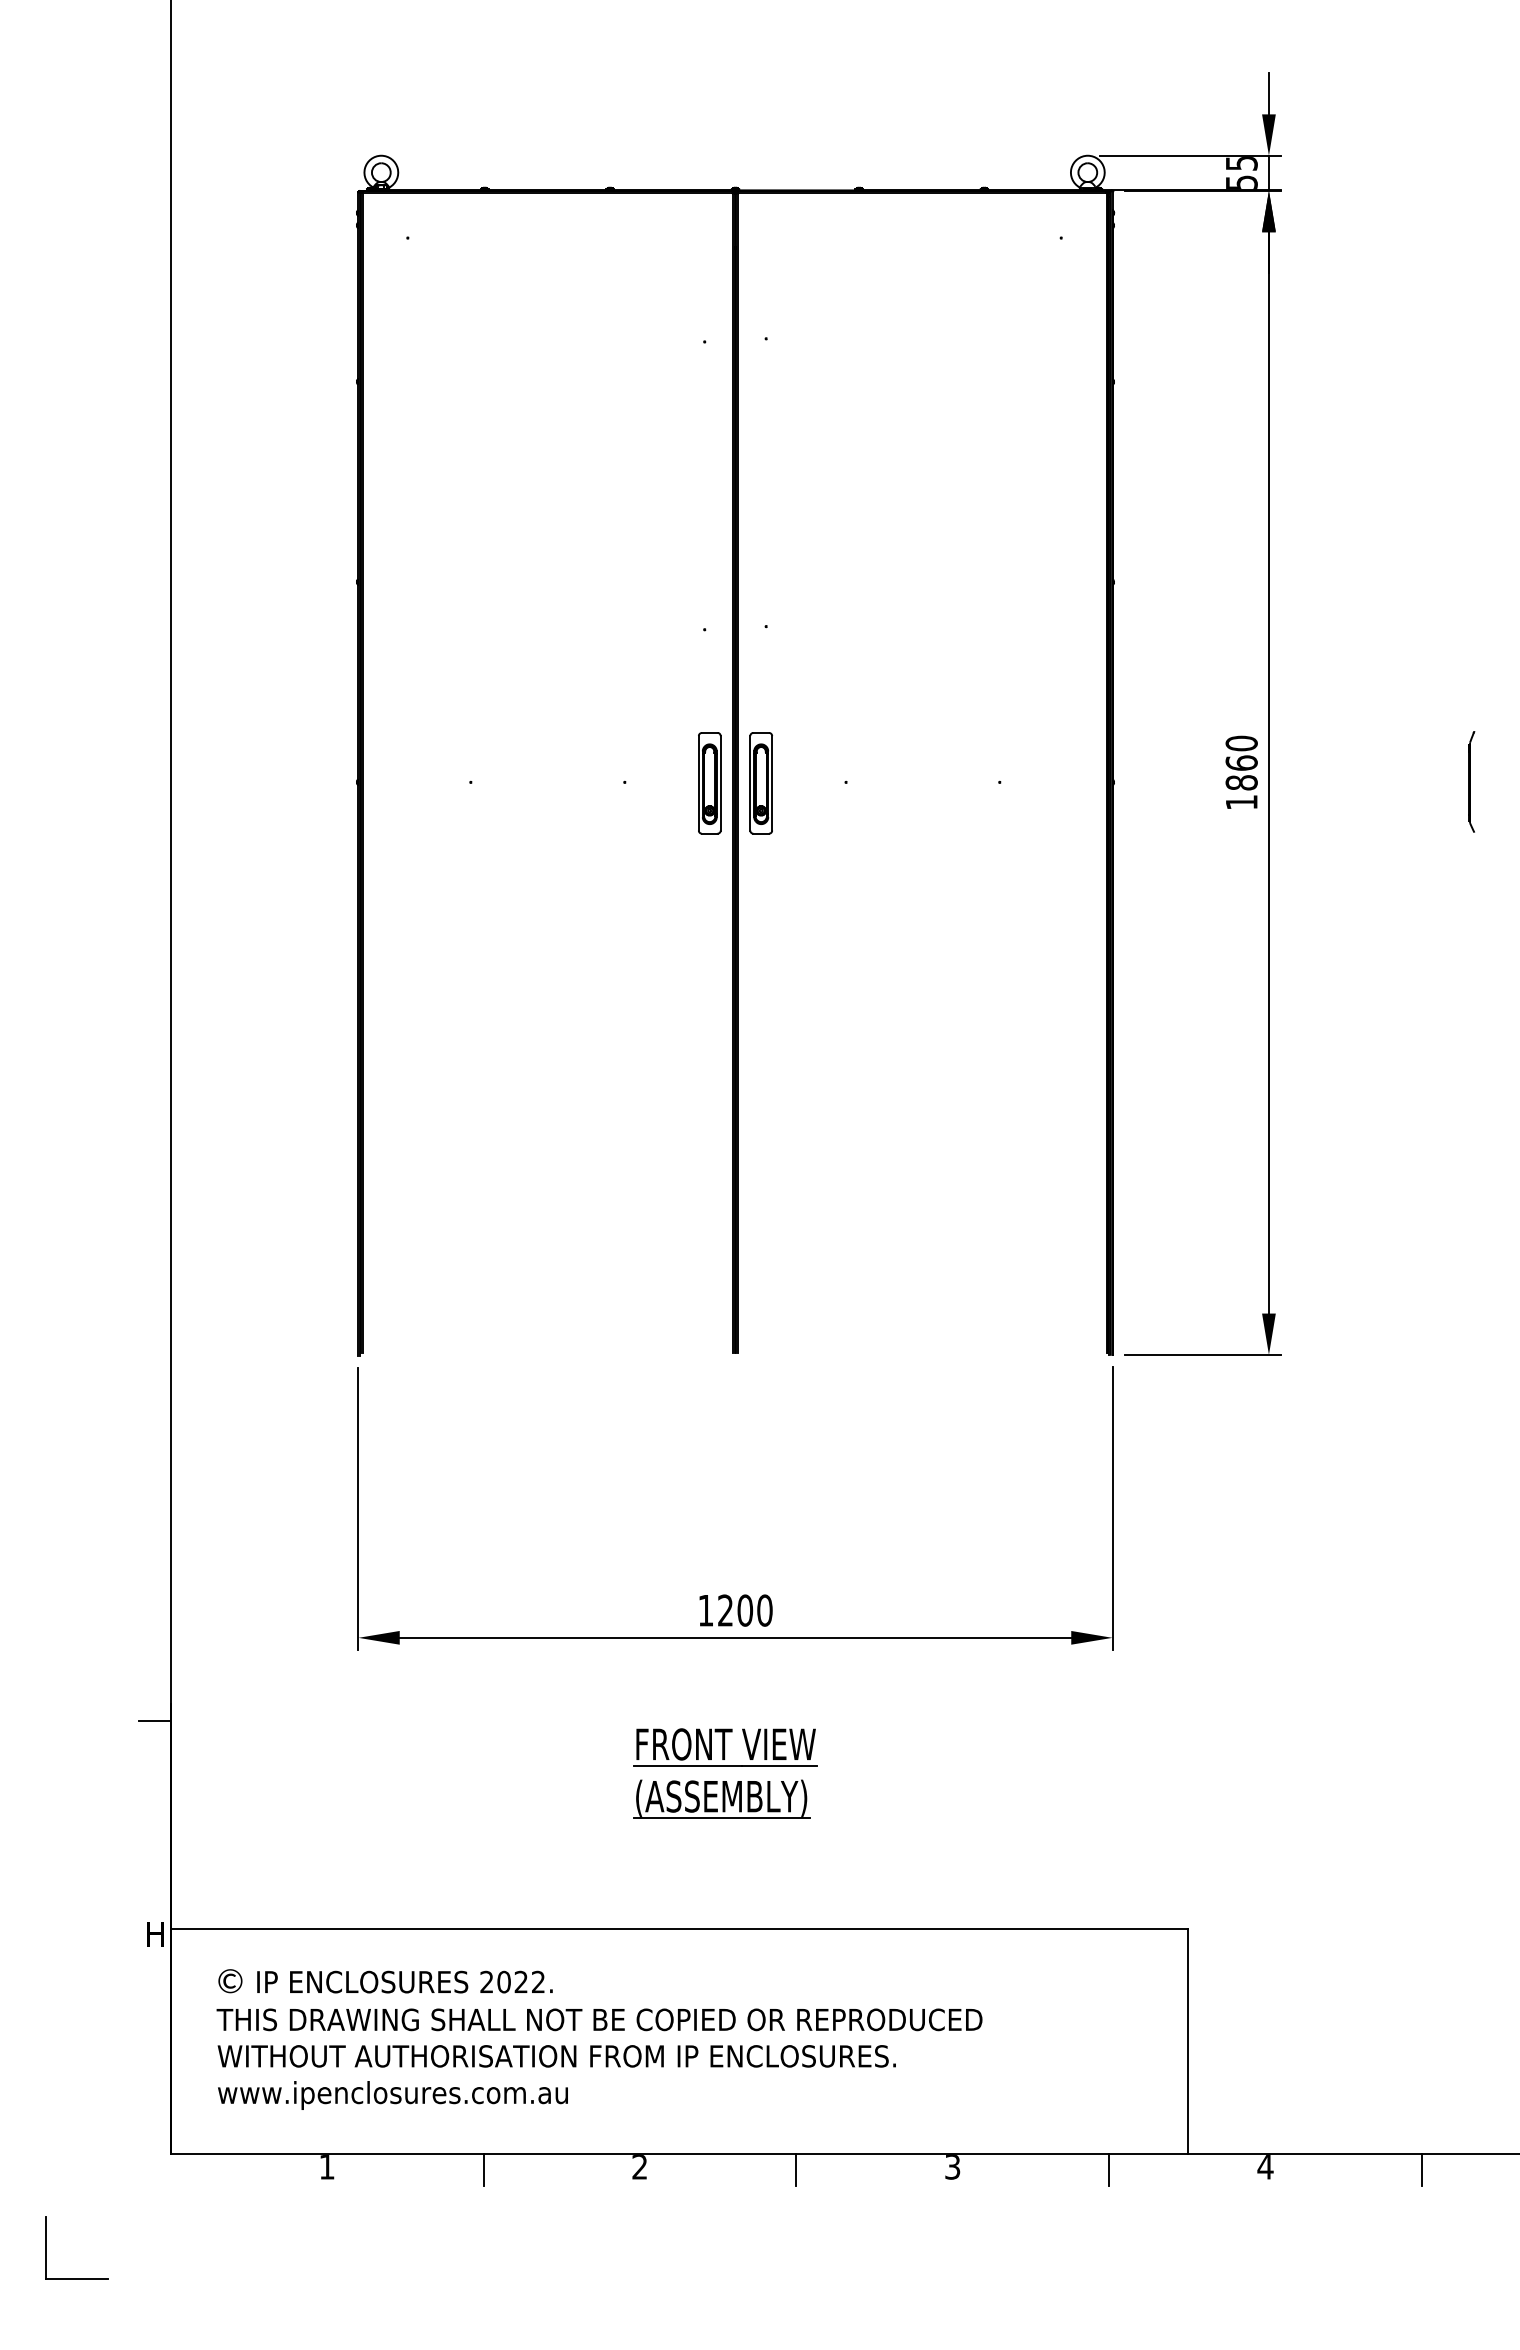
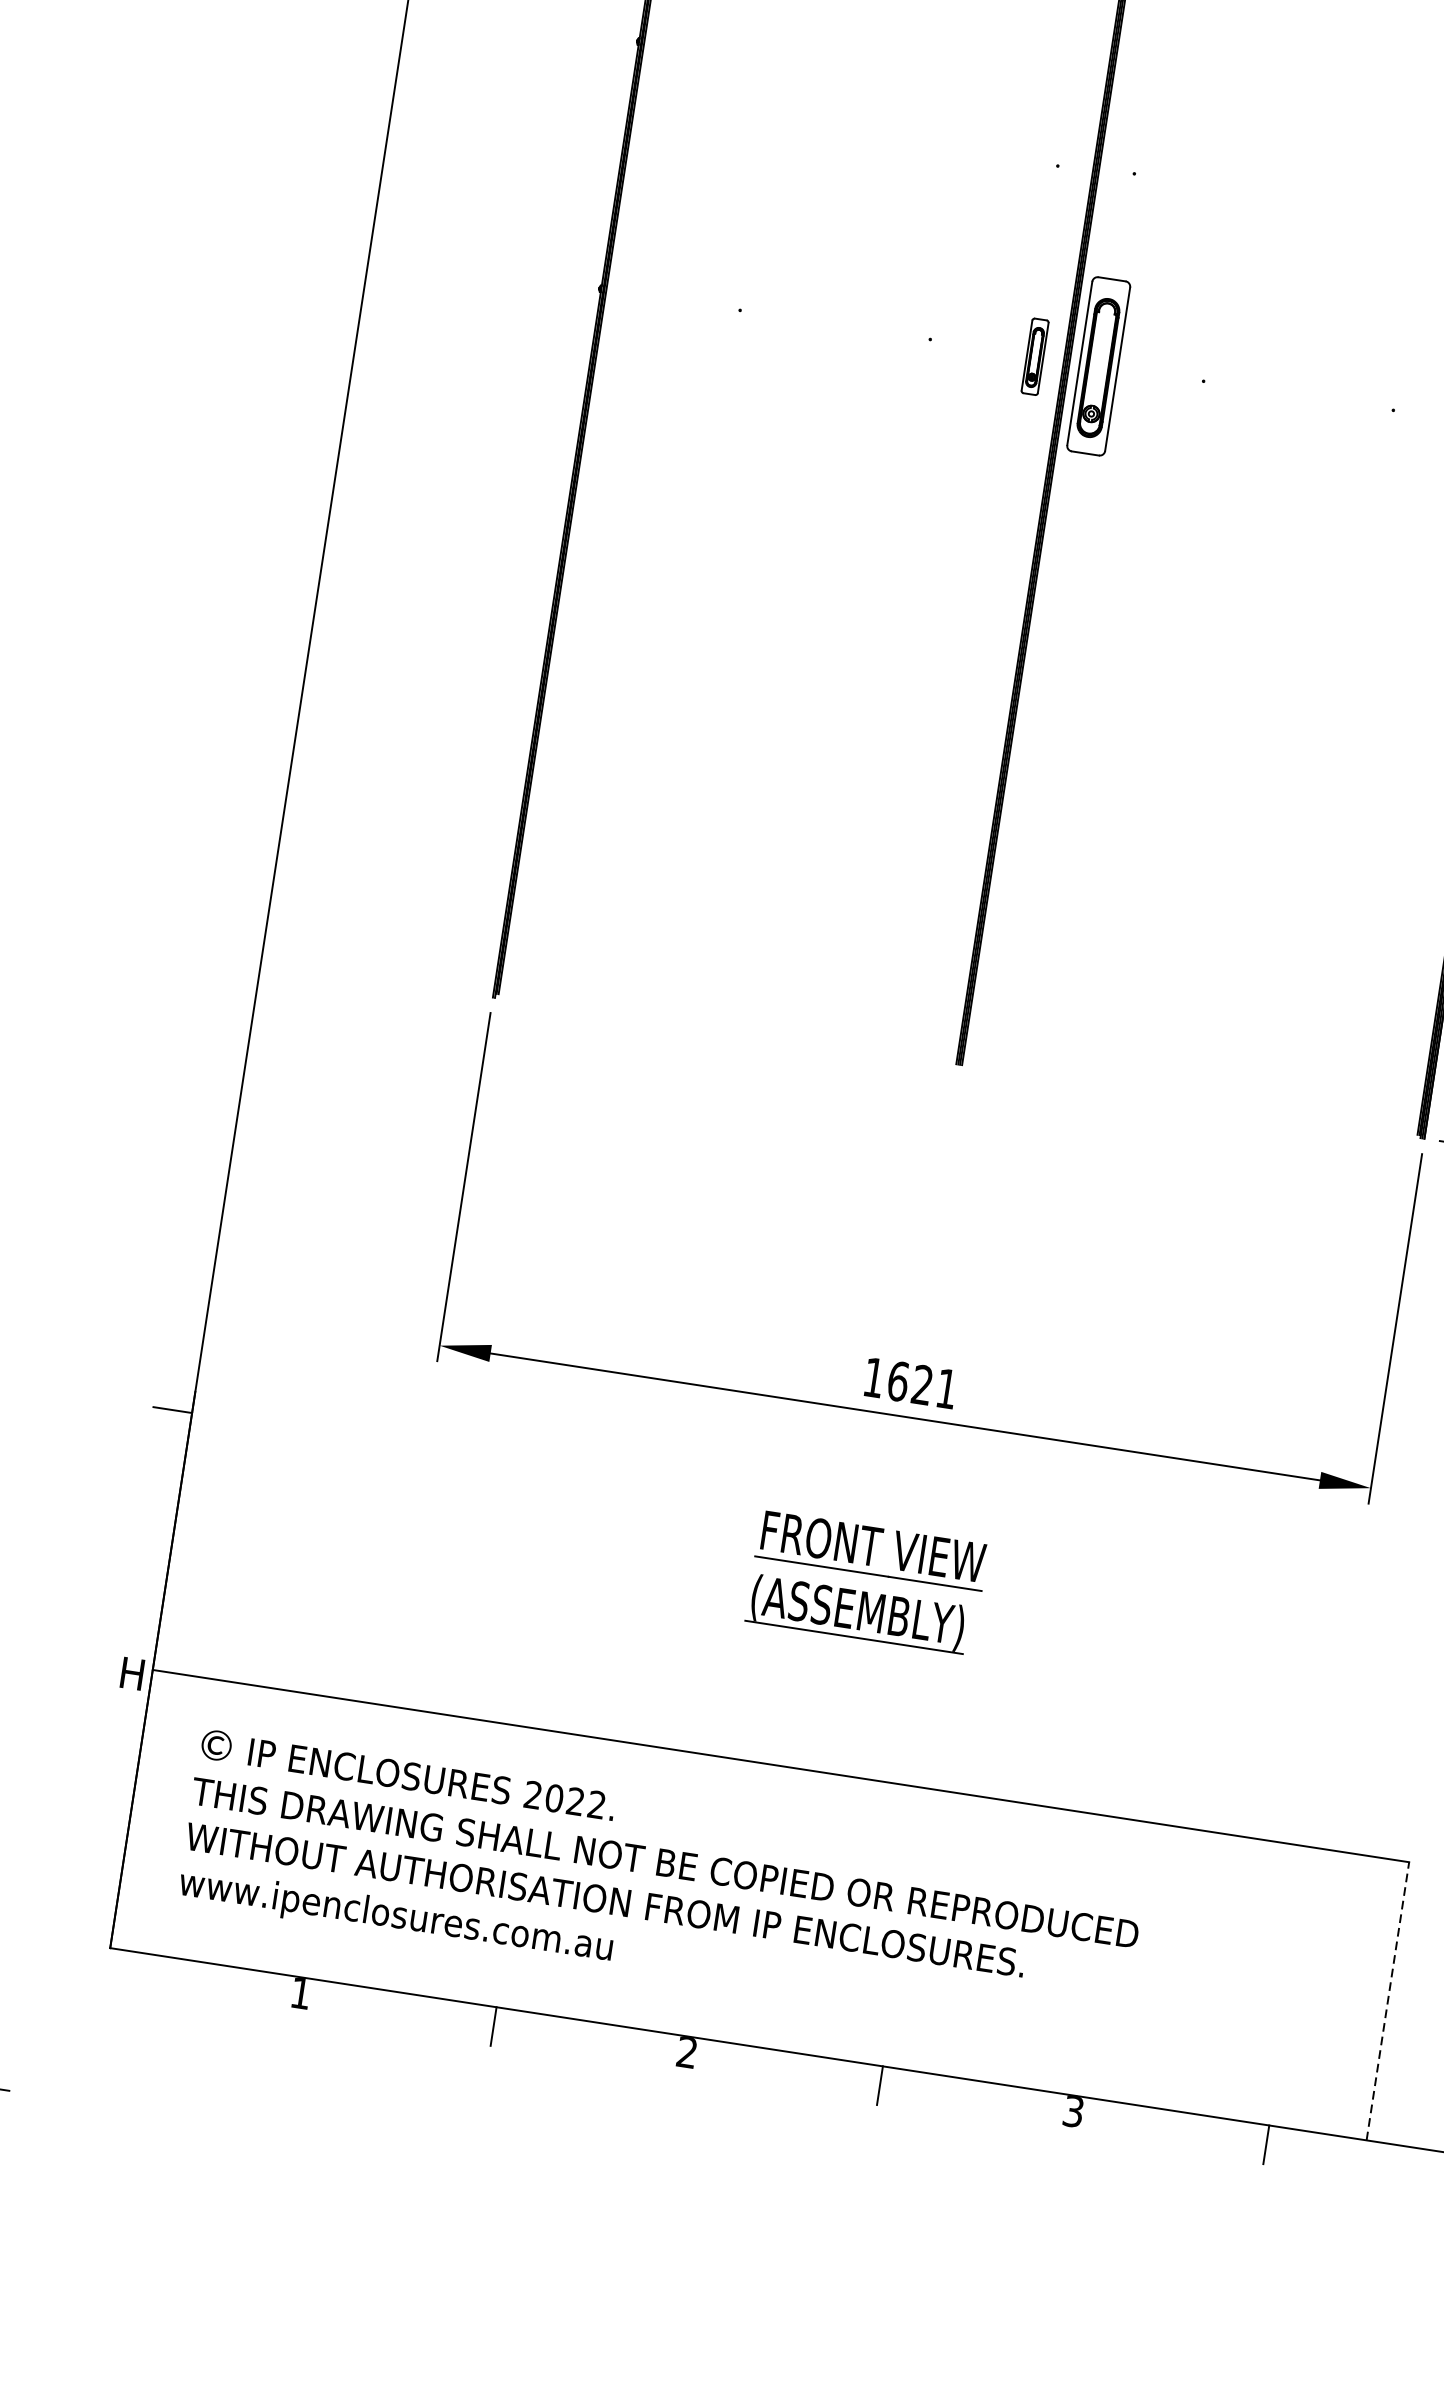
part: (709, 783) -> (1034, 356), size x0.6
part: (760, 783) -> (1097, 366), size x1.4
text: (745, 1610) -> (922, 1385), 1200 -> 1621
line: (1188, 2041) -> (1388, 2001), solid -> dashed

